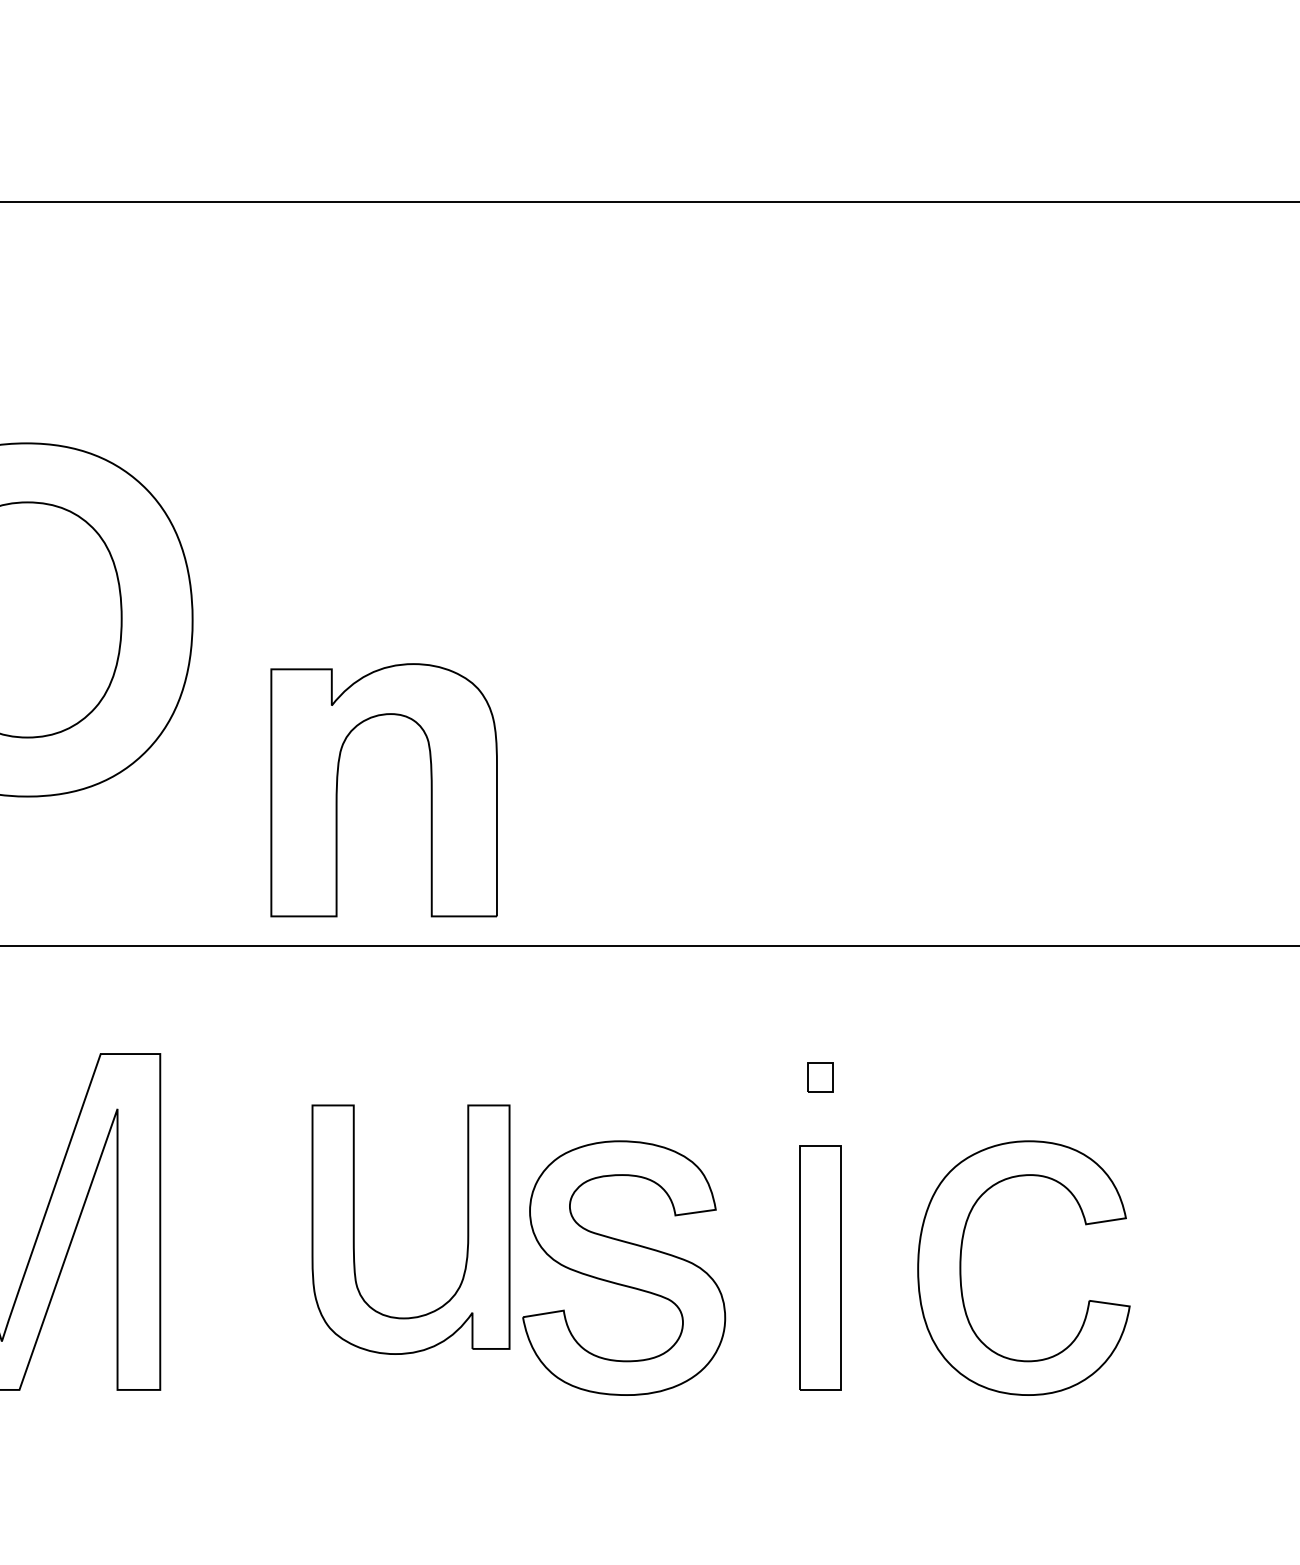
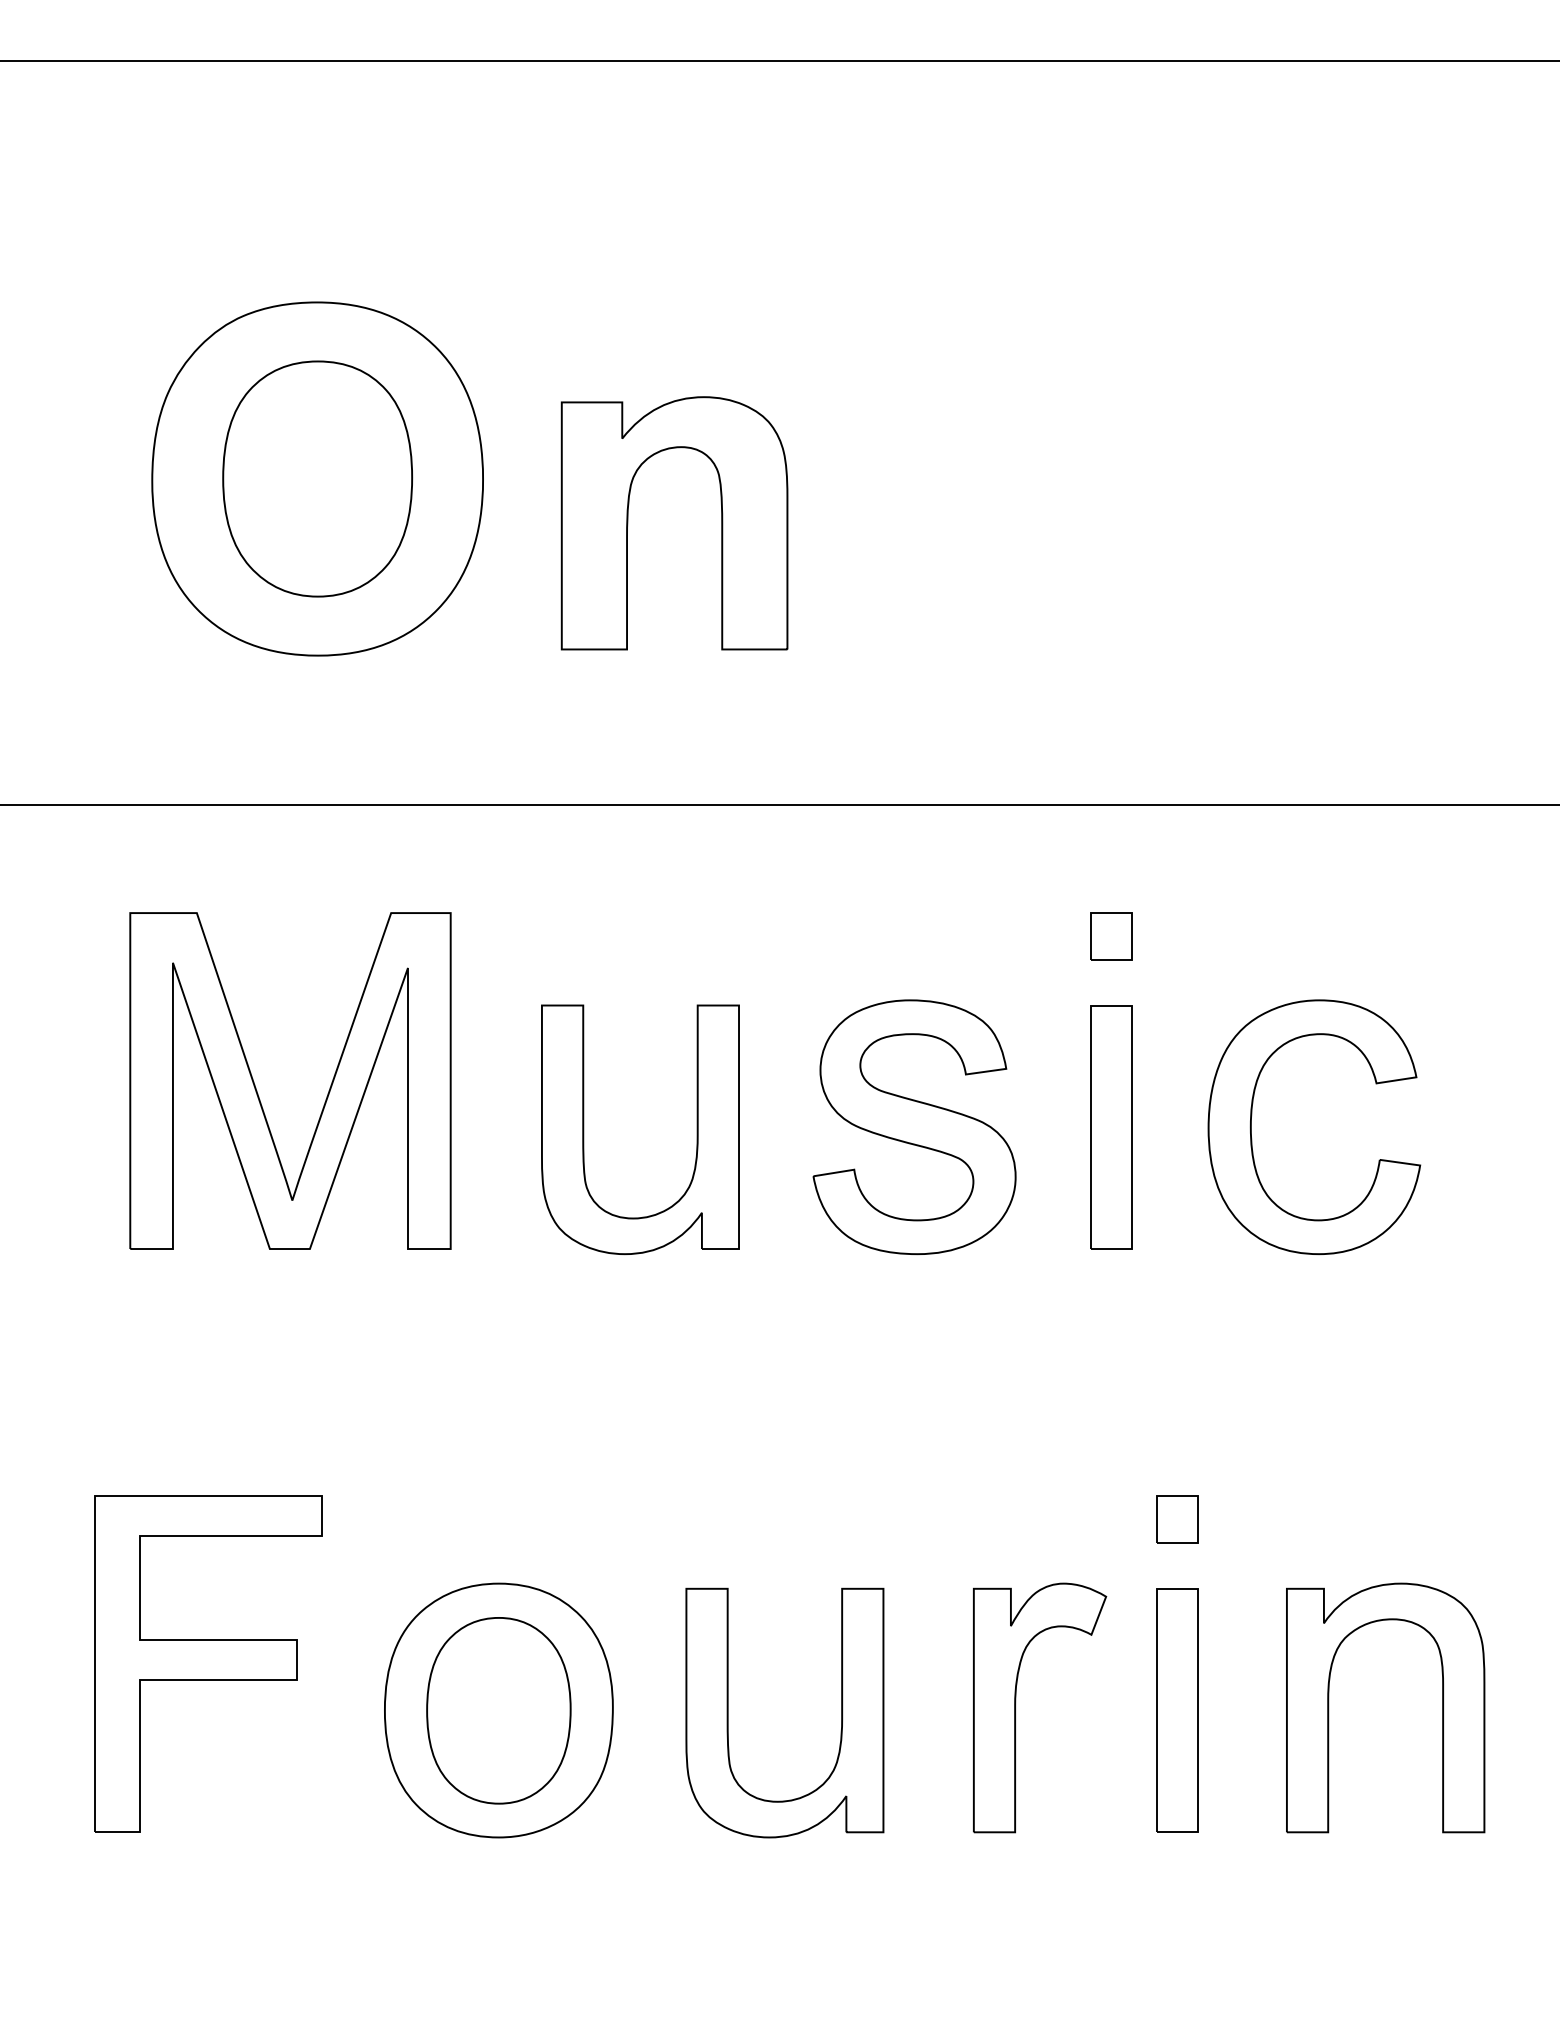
part: (338, 790) -> (628, 523), moved
part: (821, 1077) -> (1111, 936), size x1.67
part: (355, 1229) -> (584, 1129), moved

